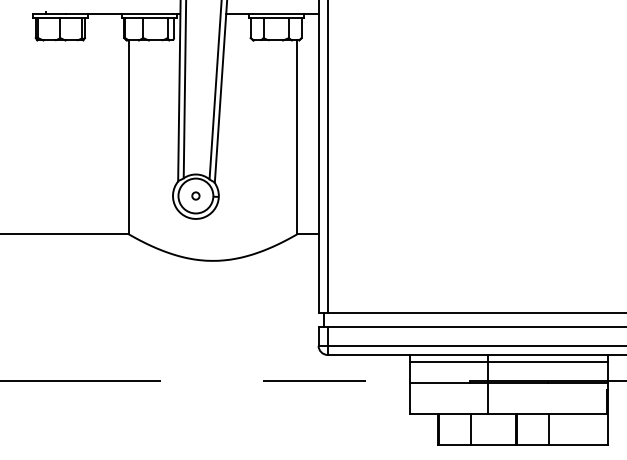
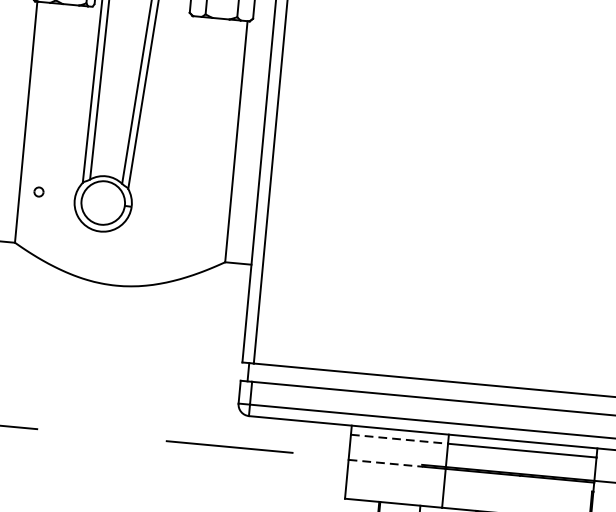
part: (195, 195) -> (38, 191), moved
line: (449, 362) -> (399, 439), solid -> dashed
line: (440, 382) -> (386, 463), solid -> dashed

